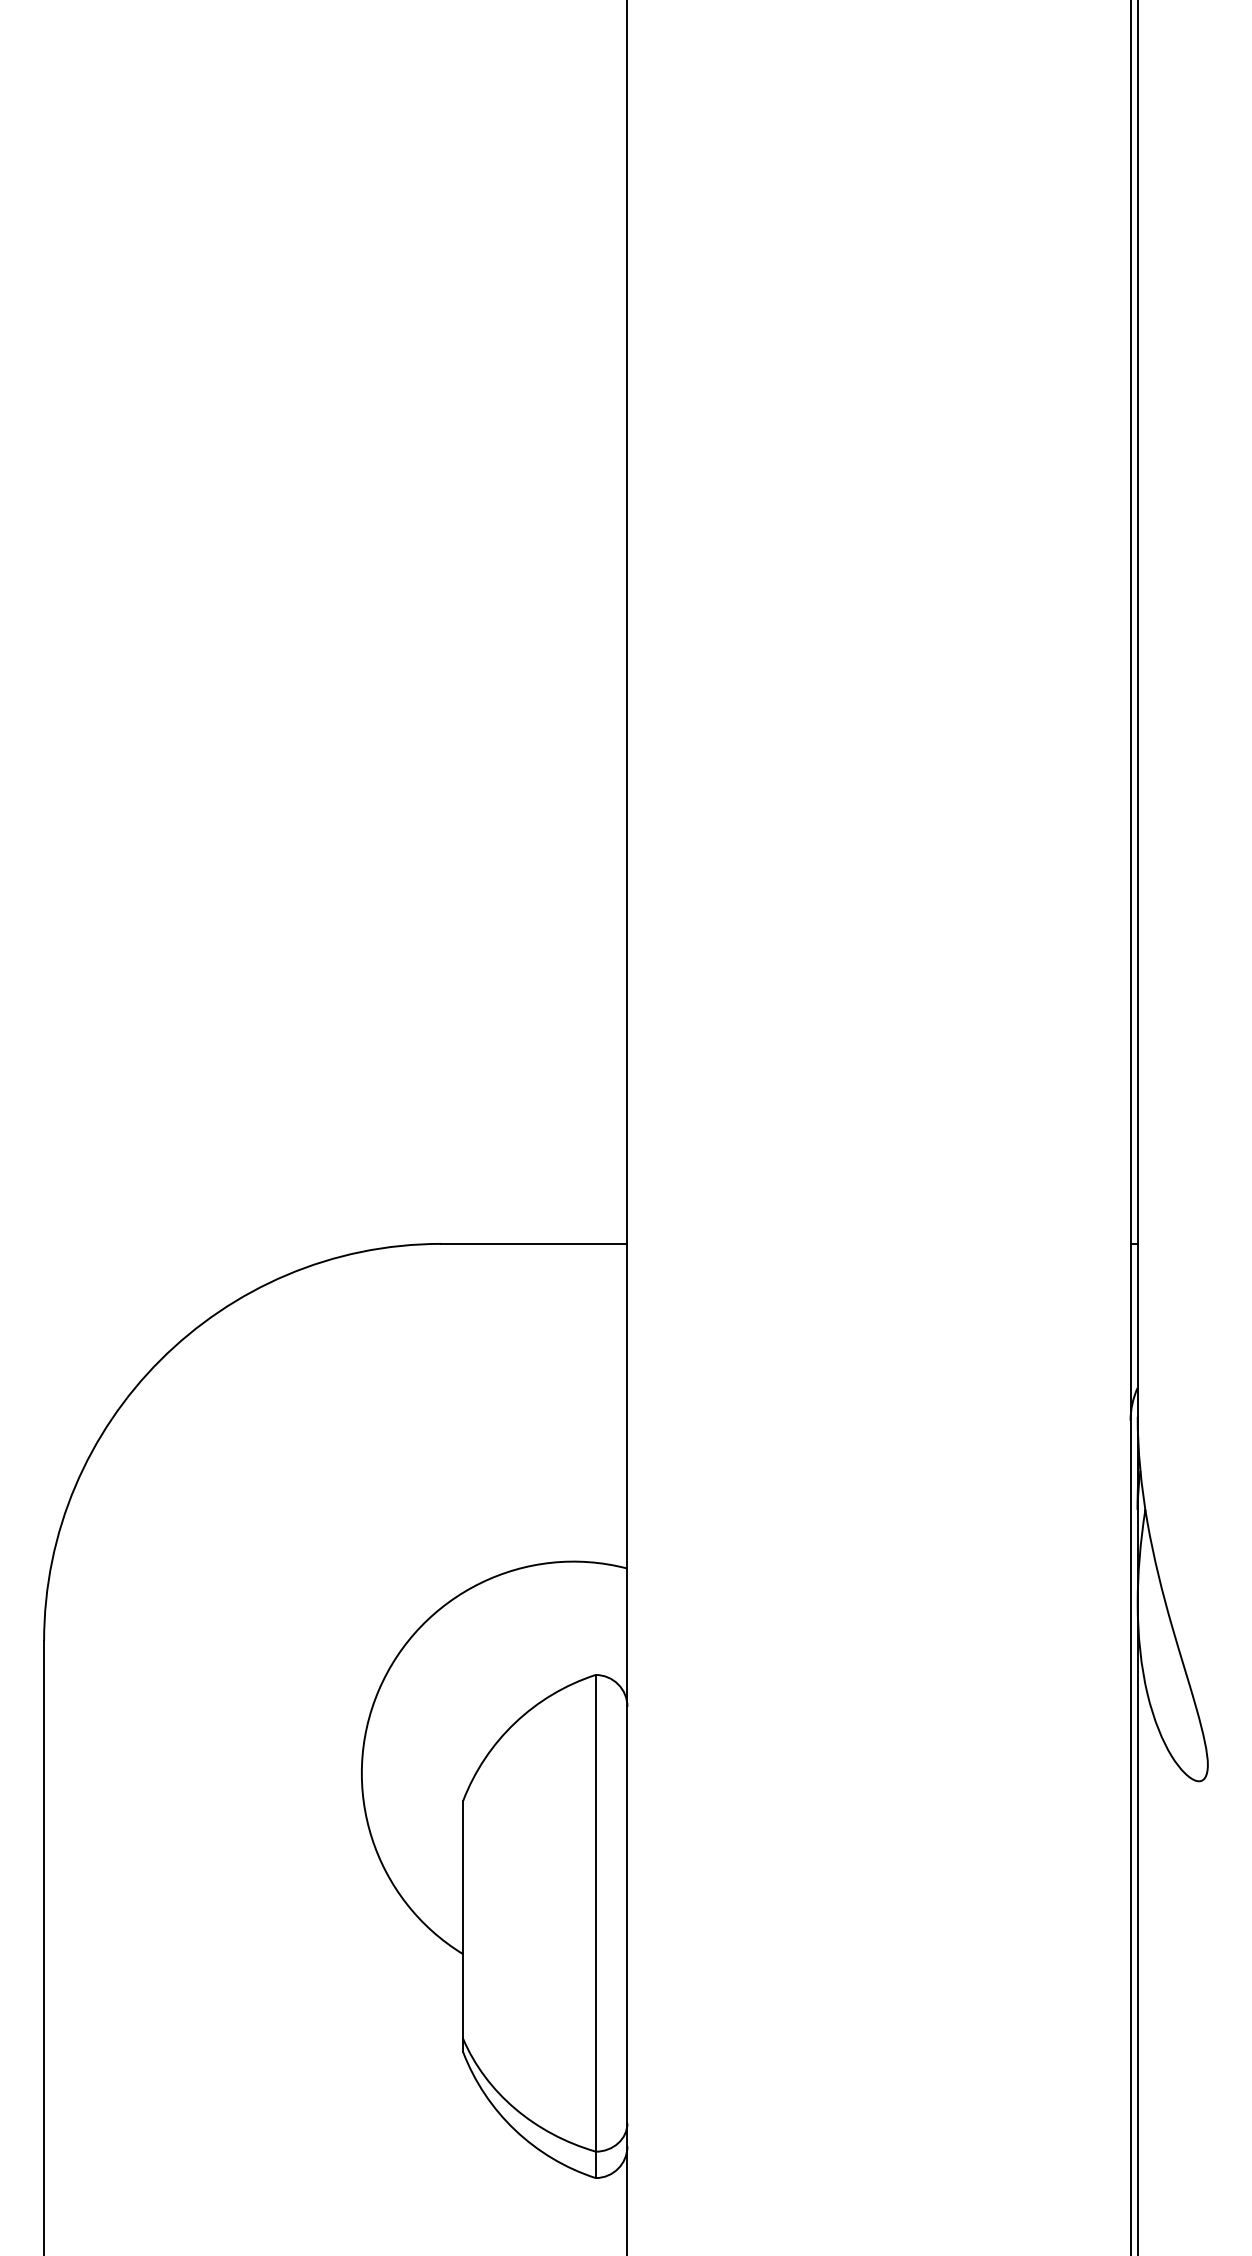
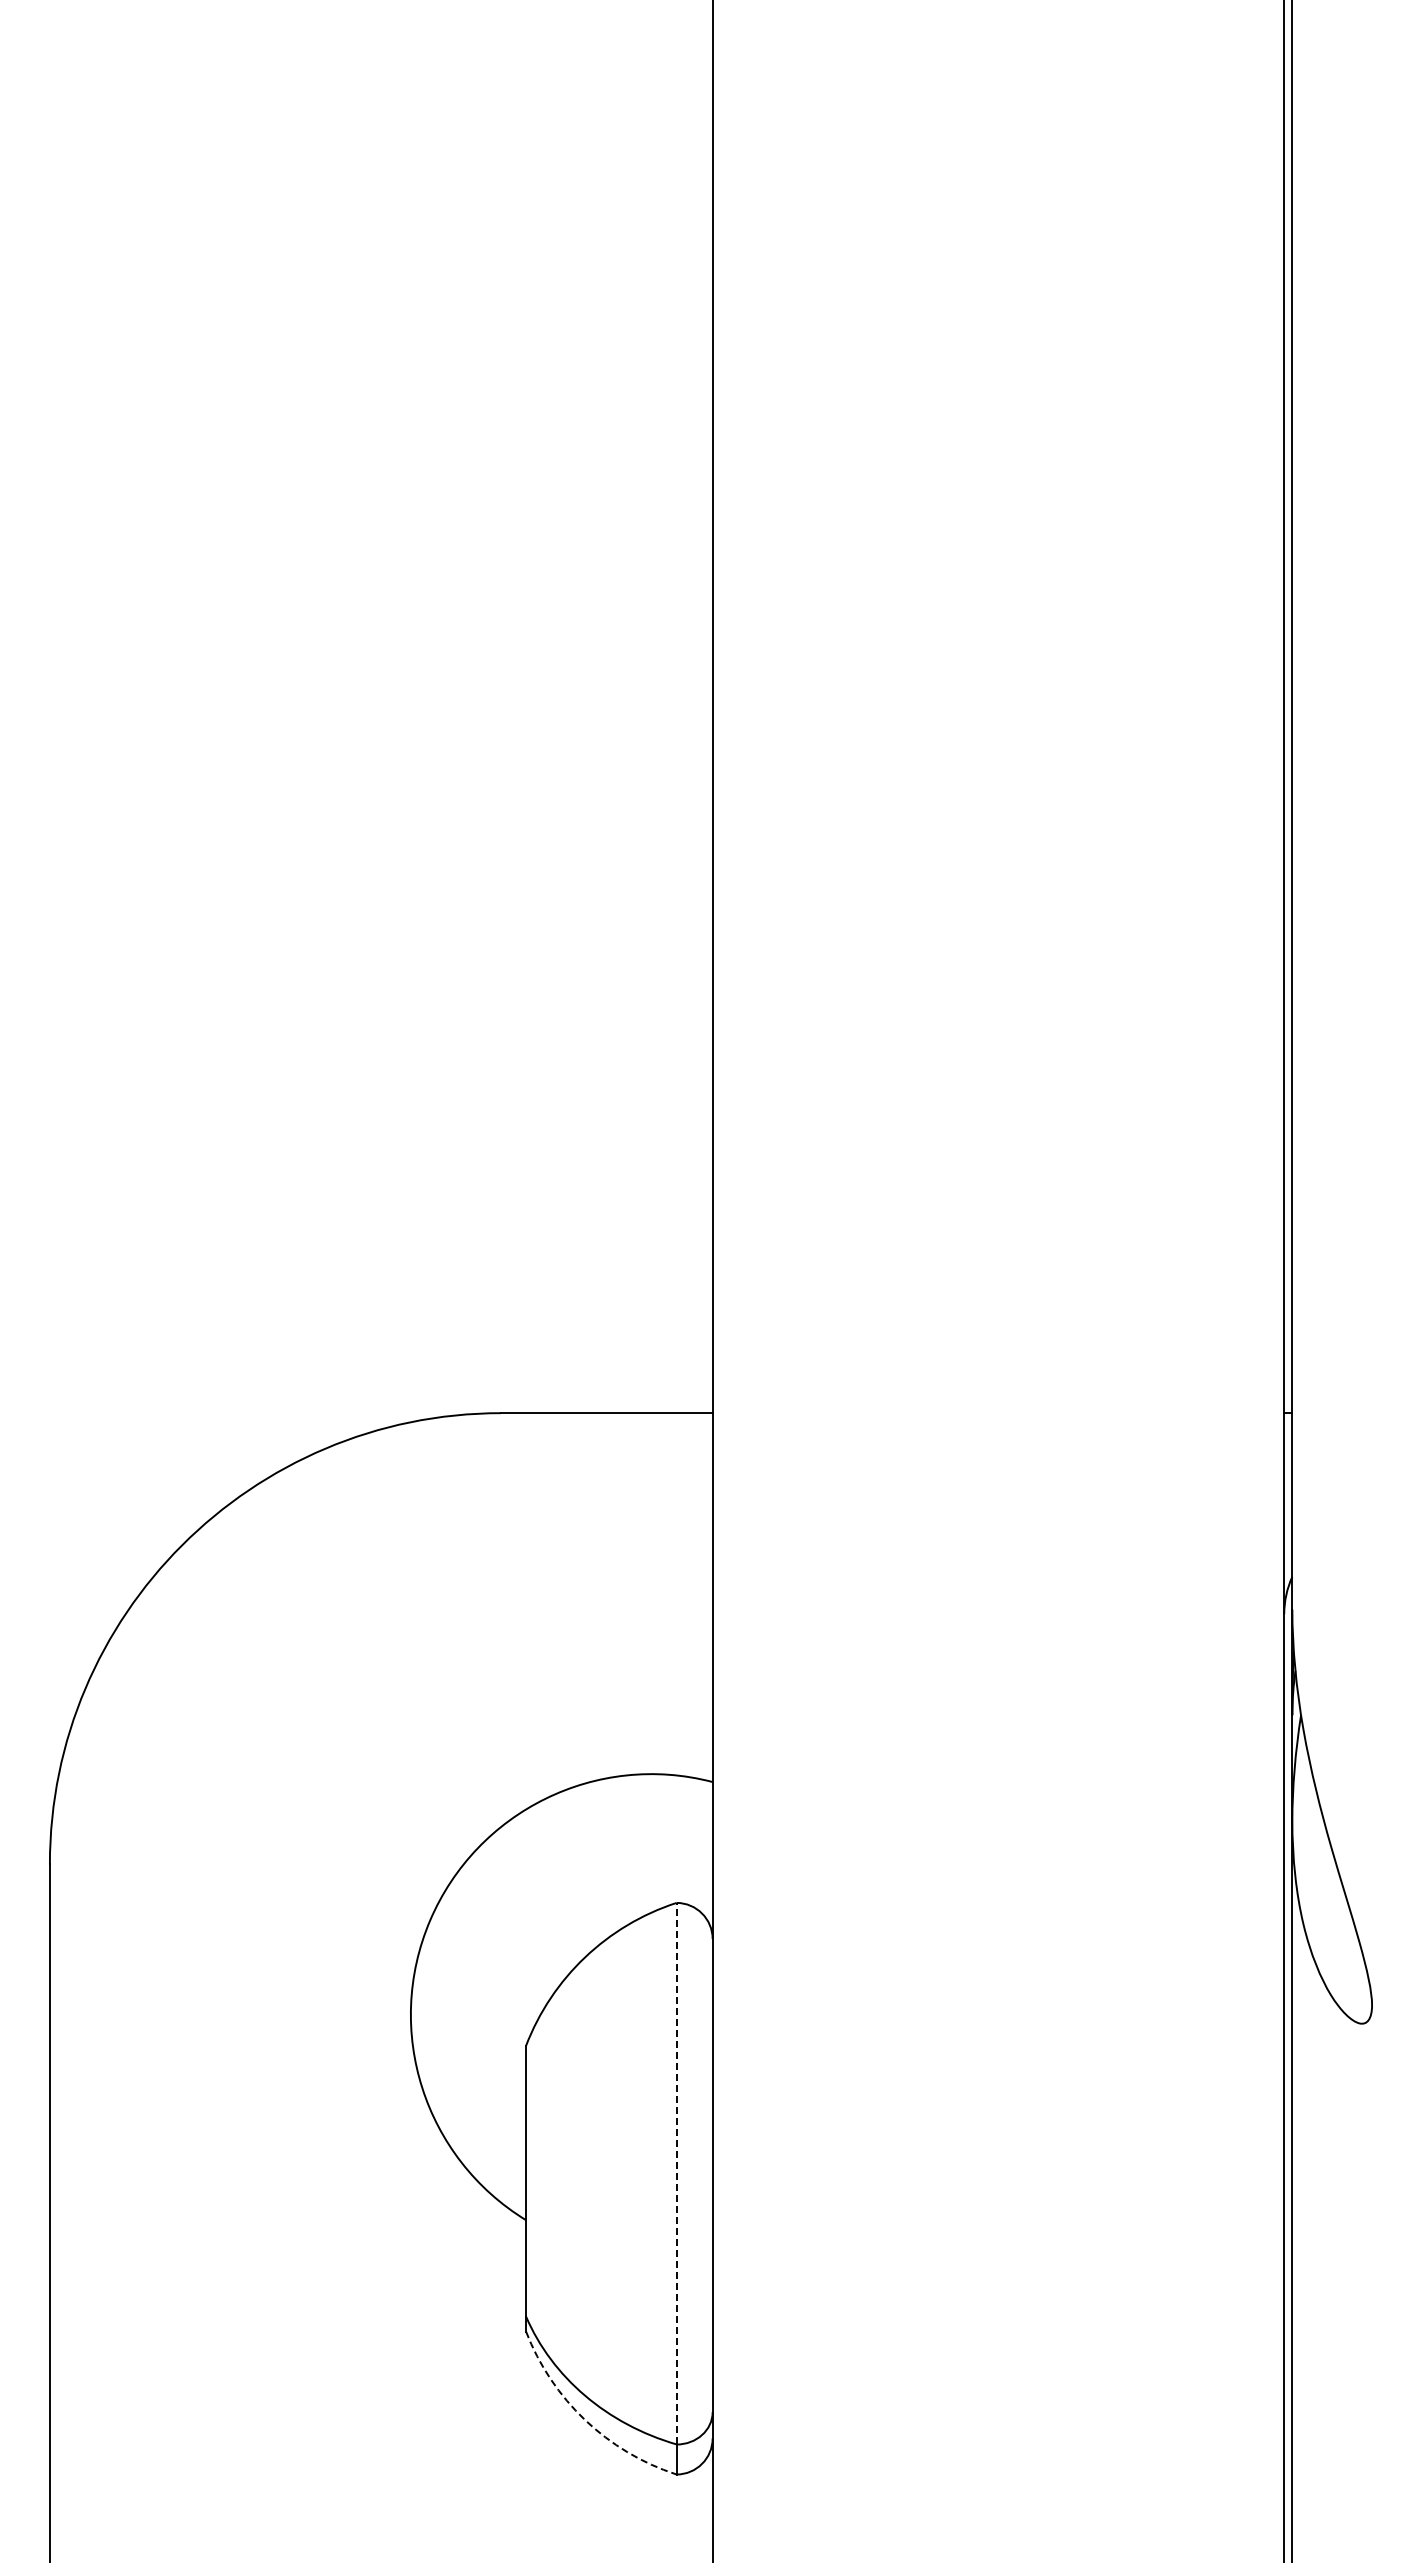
line: (595, 1913) -> (676, 2173), solid -> dashed
arc: (515, 2130) -> (585, 2420), solid -> dashed

